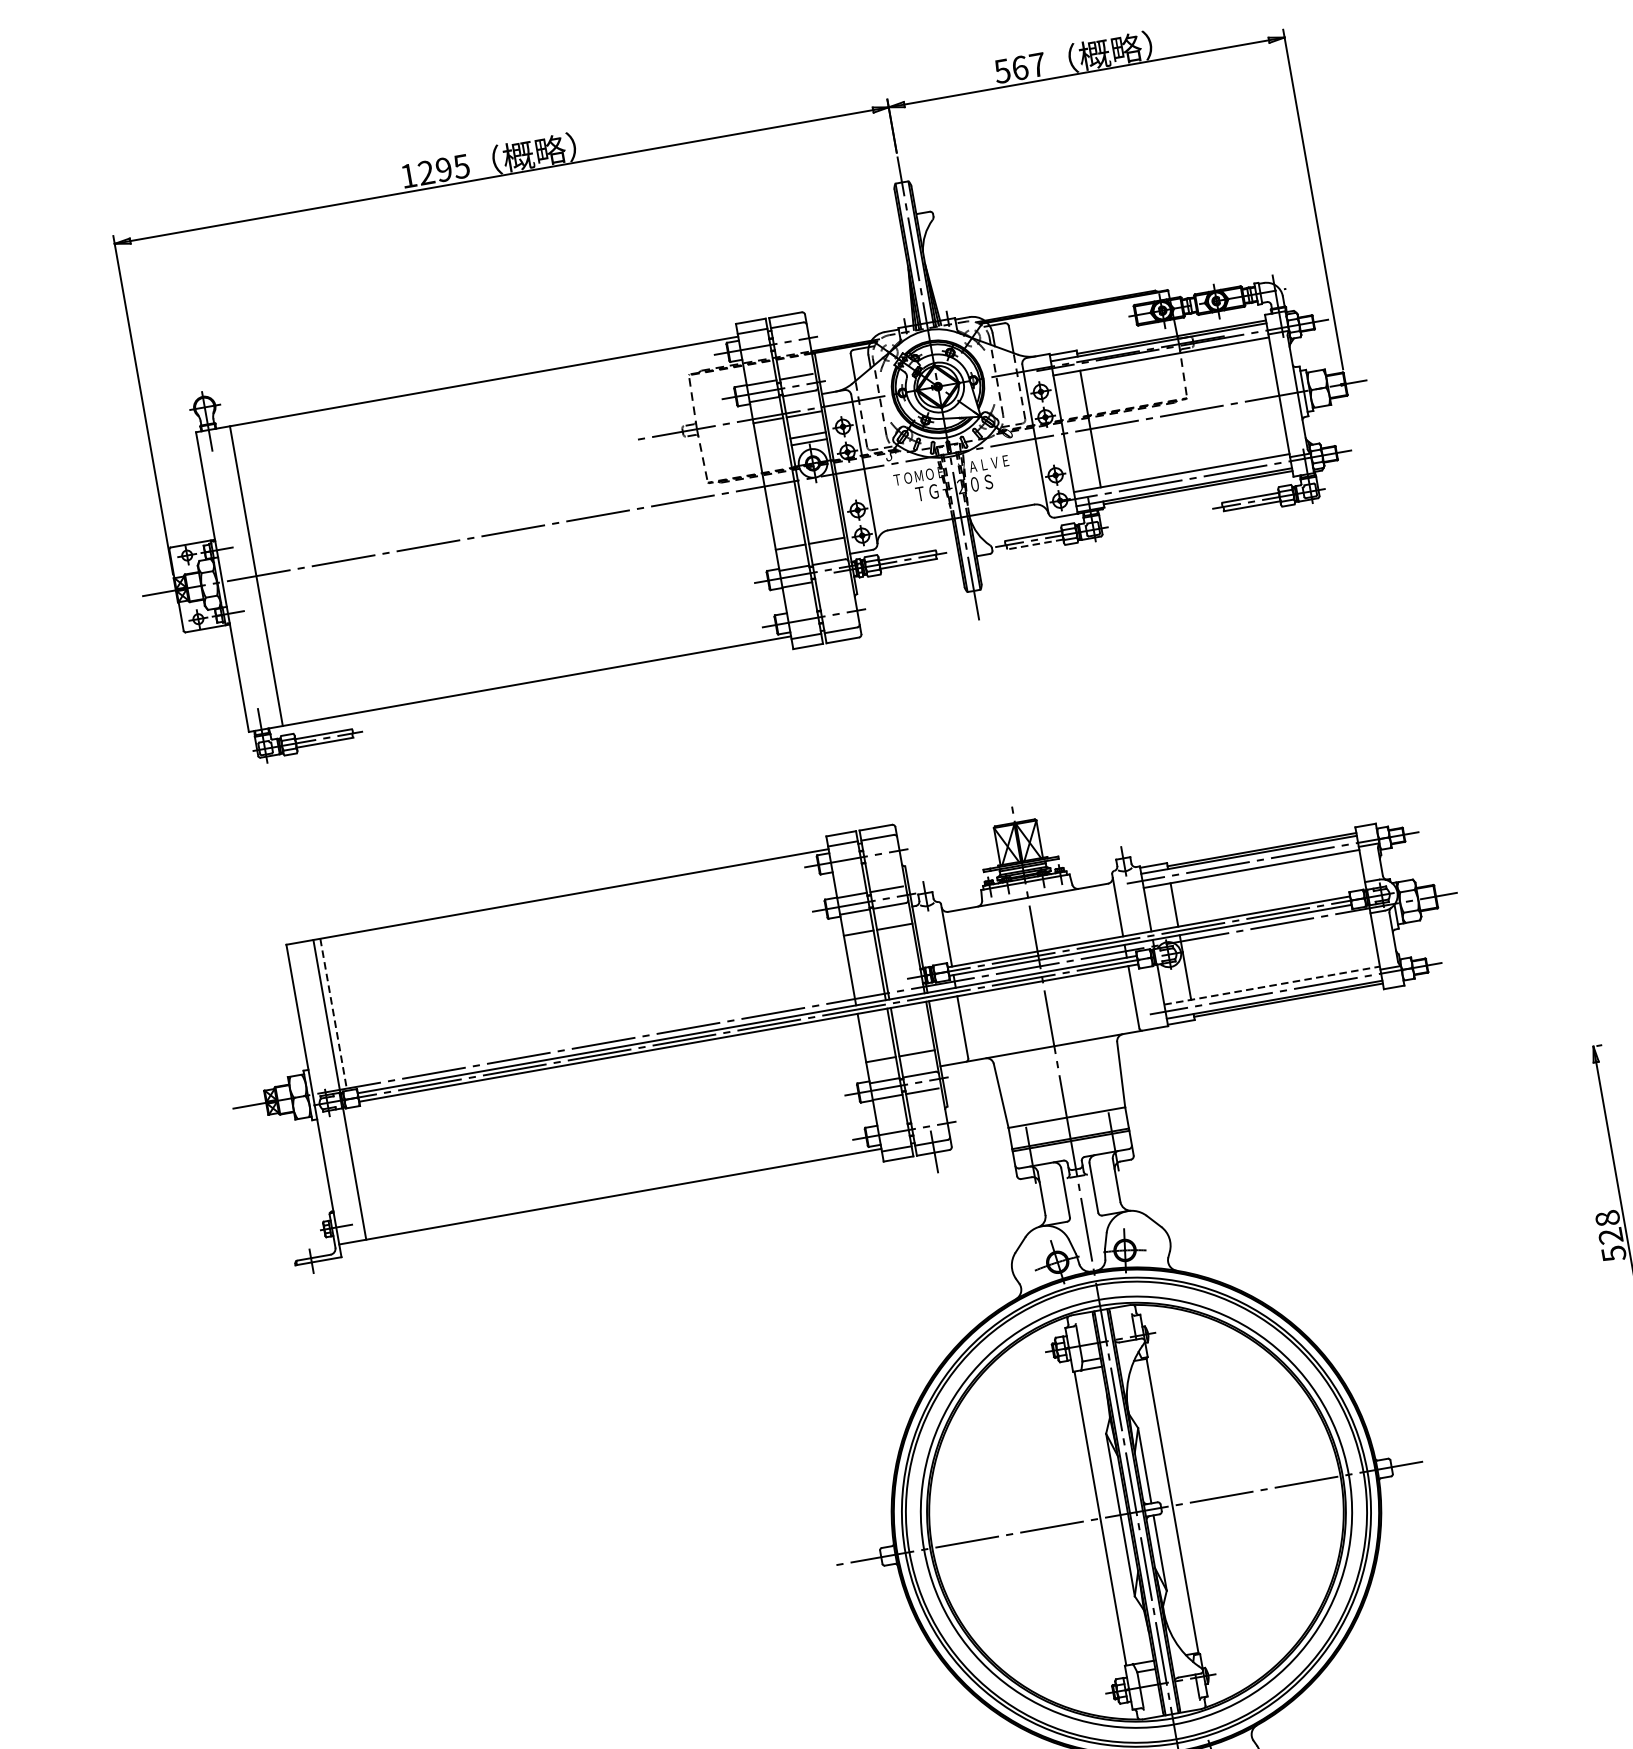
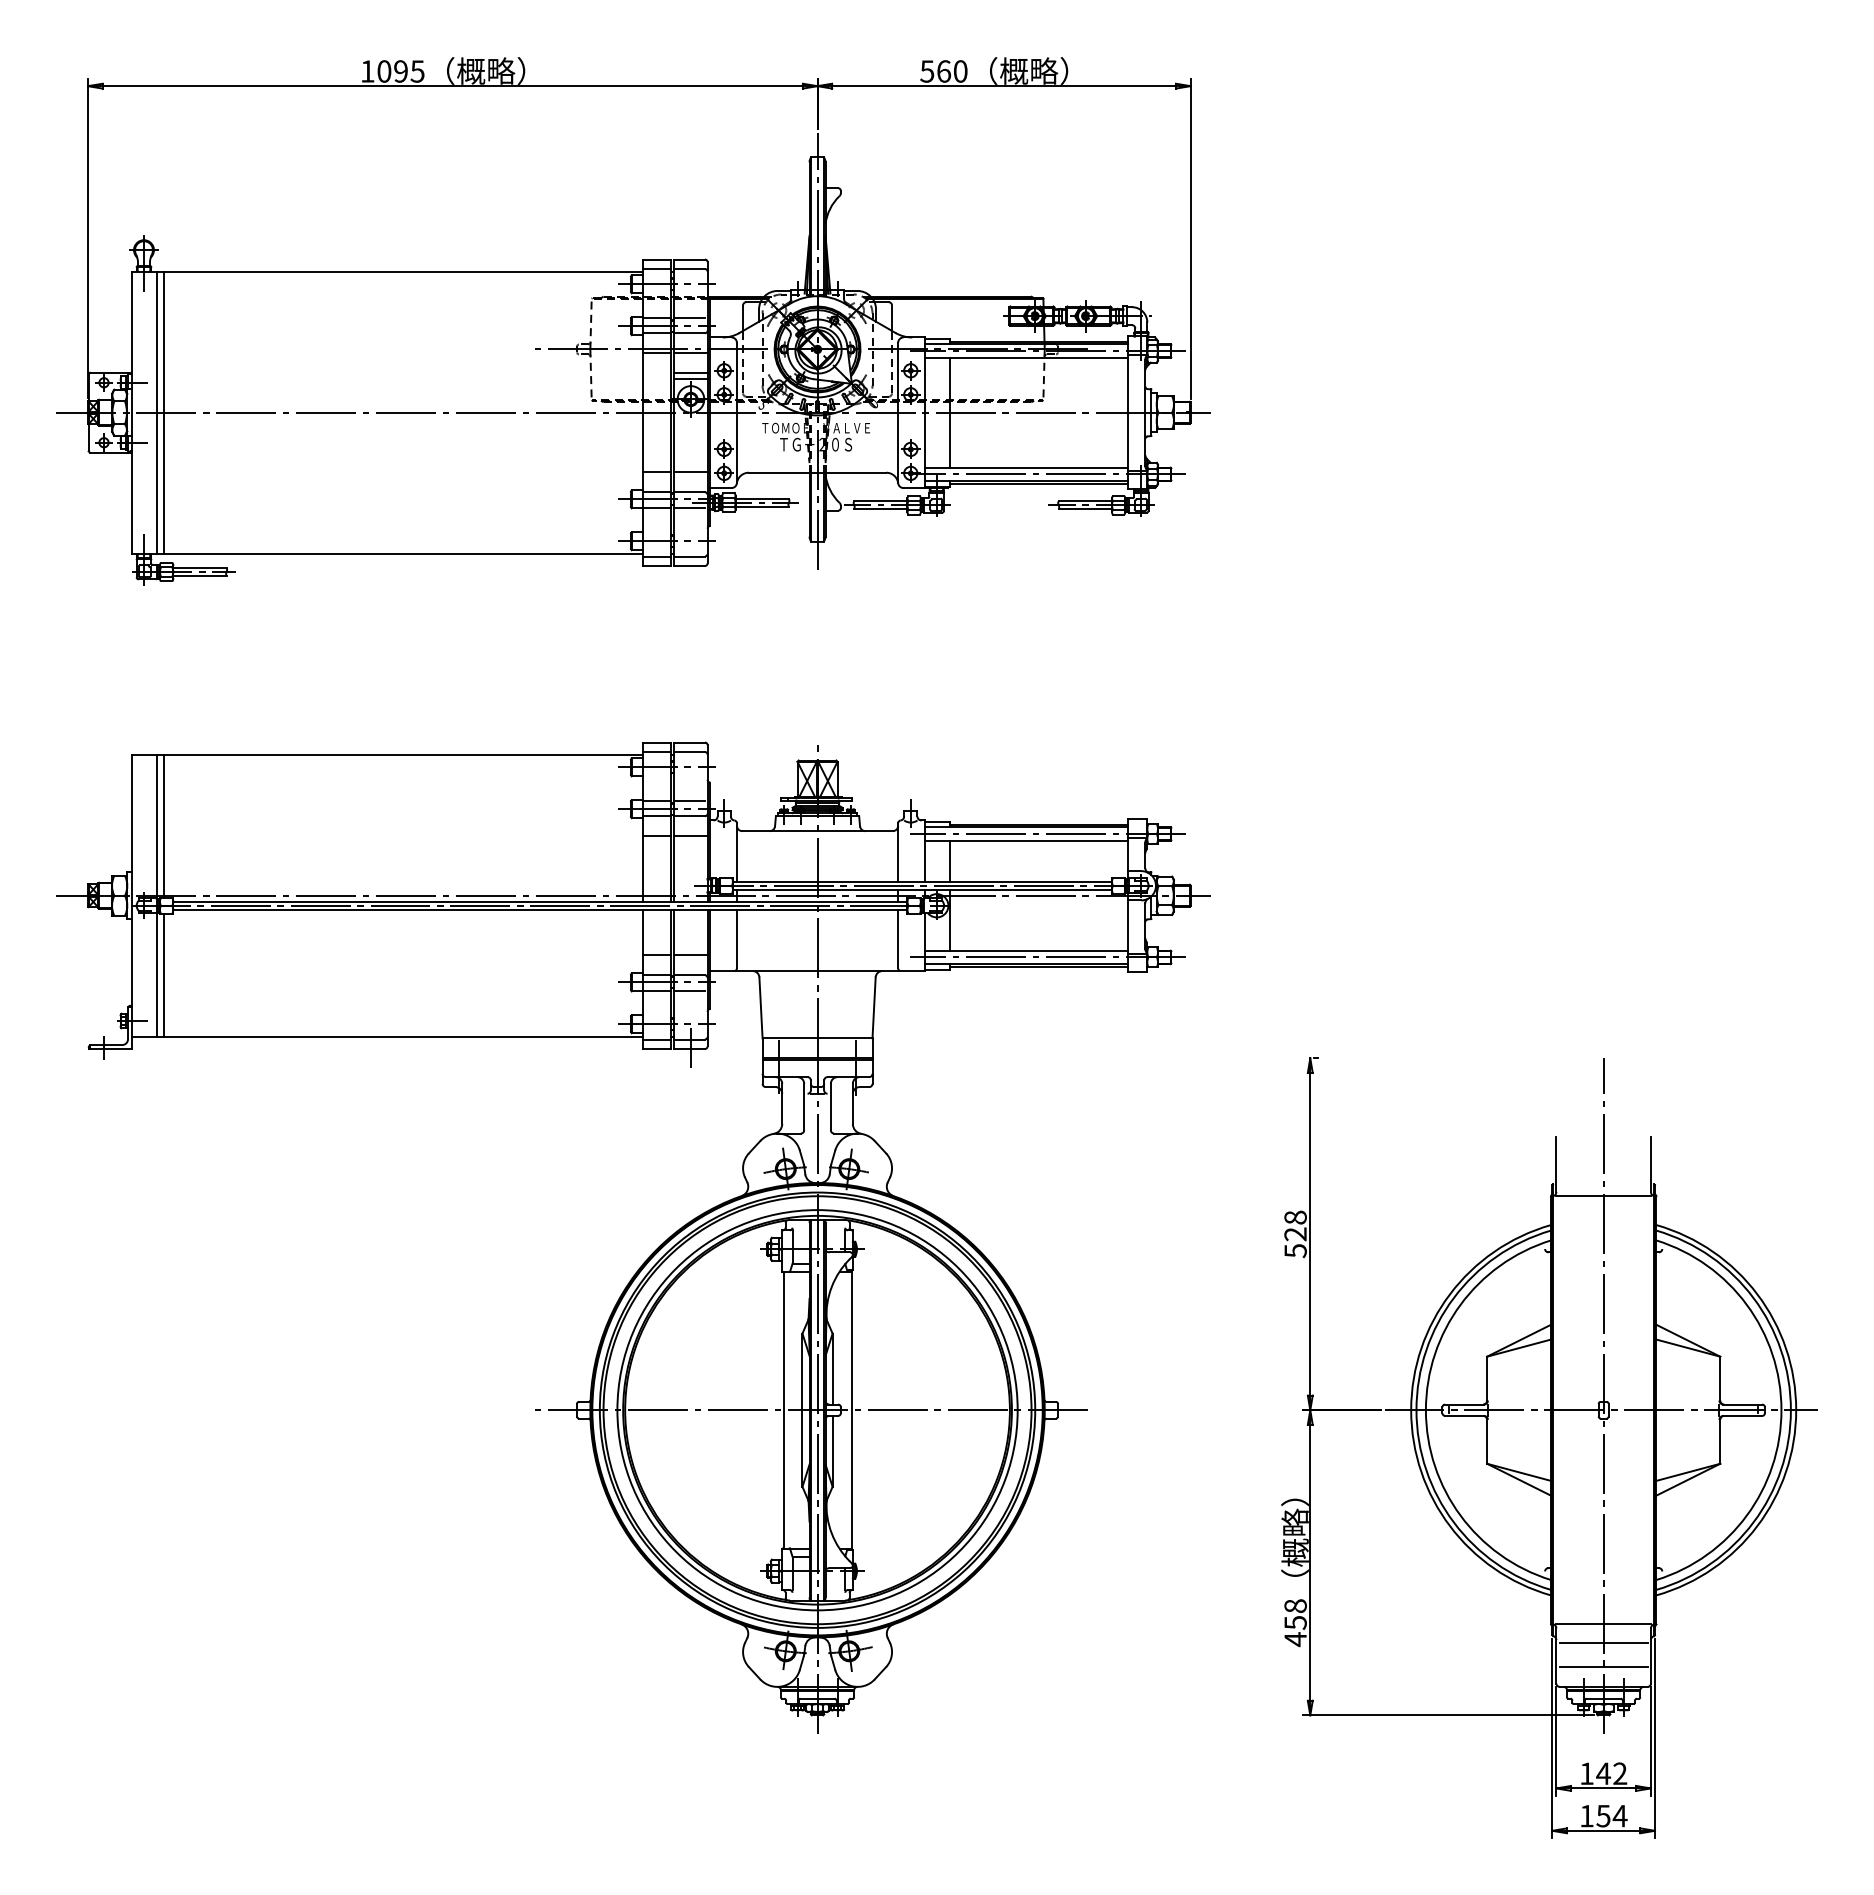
text: (1037, 65) -> (960, 71), 567 -> 560
text: (426, 172) -> (384, 71), 1295 -> 1095
line: (1034, 544) -> (880, 509), dashed -> solid
line: (249, 577) -> (157, 412), added
line: (831, 578) -> (689, 507), added
line: (1272, 985) -> (1026, 950), dashed -> solid
line: (333, 1015) -> (163, 826), dashed -> solid
line: (361, 1173) -> (163, 975), added

